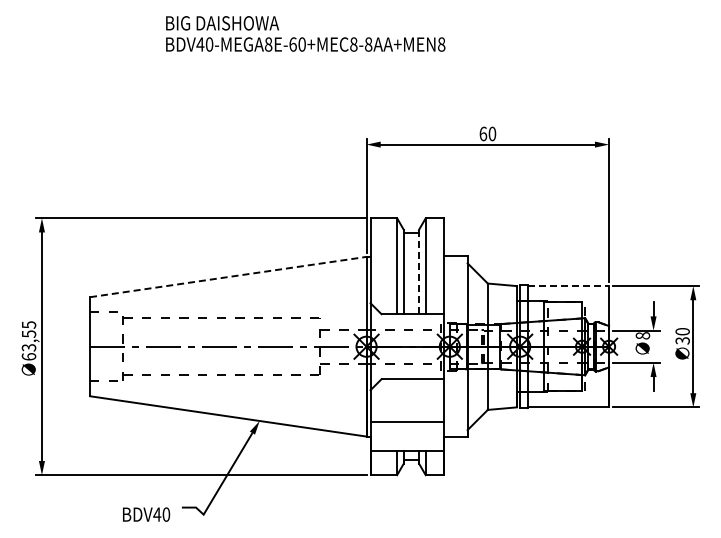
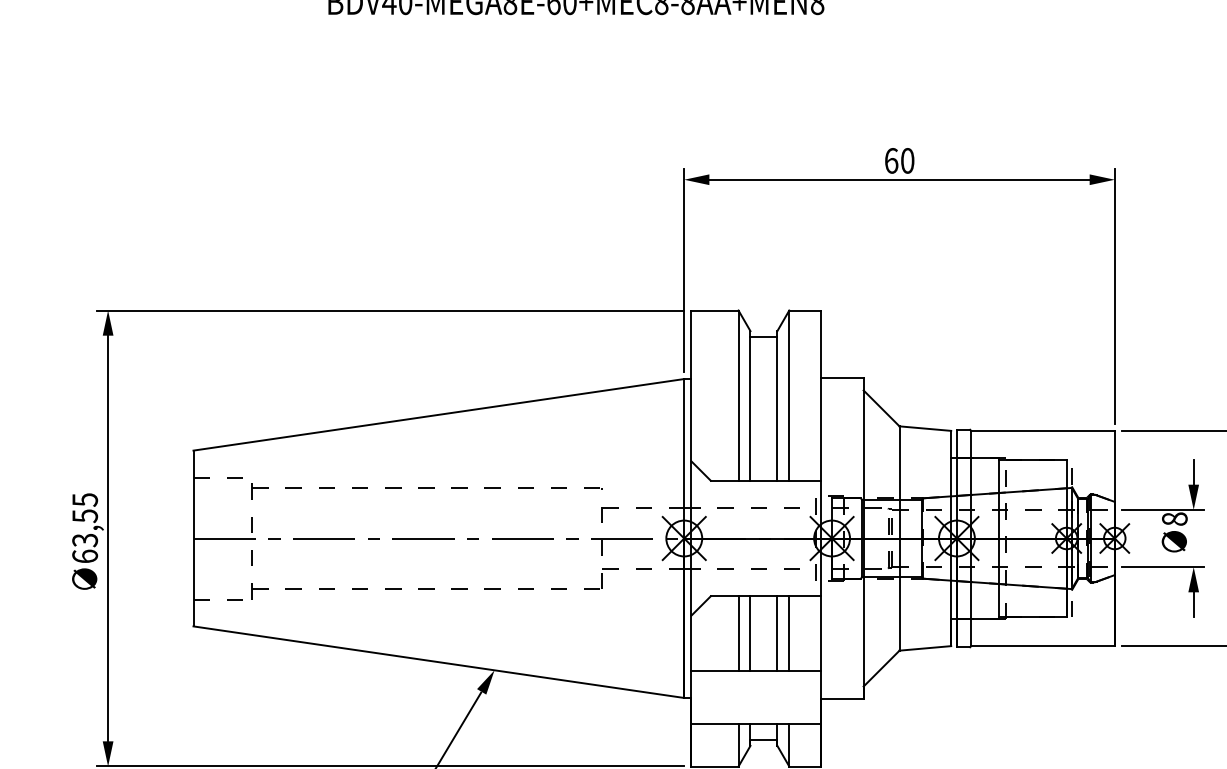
line: (419, 271) -> (778, 404), dashed -> solid
line: (228, 277) -> (439, 415), dashed -> solid
line: (569, 286) -> (1044, 431), dashed -> solid
line: (397, 400) -> (739, 633), added
line: (403, 400) -> (749, 633), added
line: (419, 400) -> (778, 633), added
line: (425, 400) -> (788, 633), added

